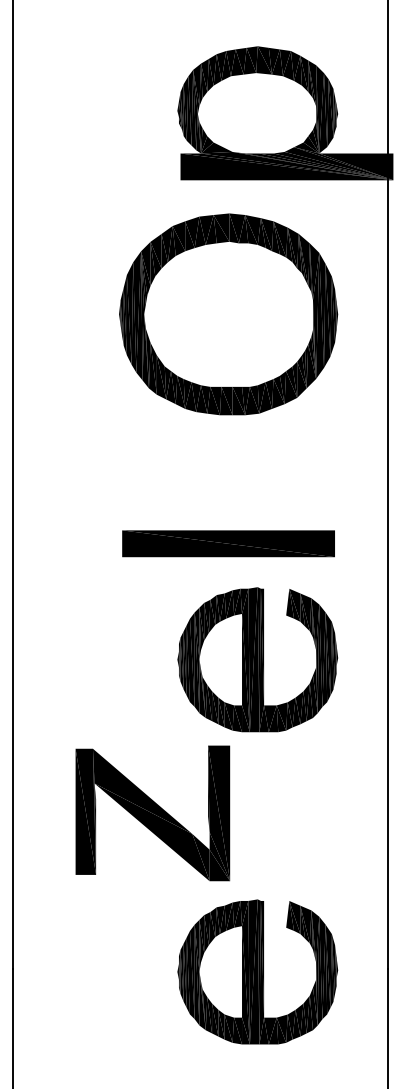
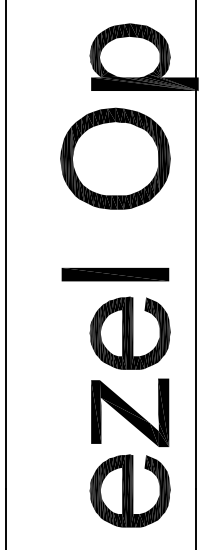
part: (153, 812) -> (130, 412), moved

